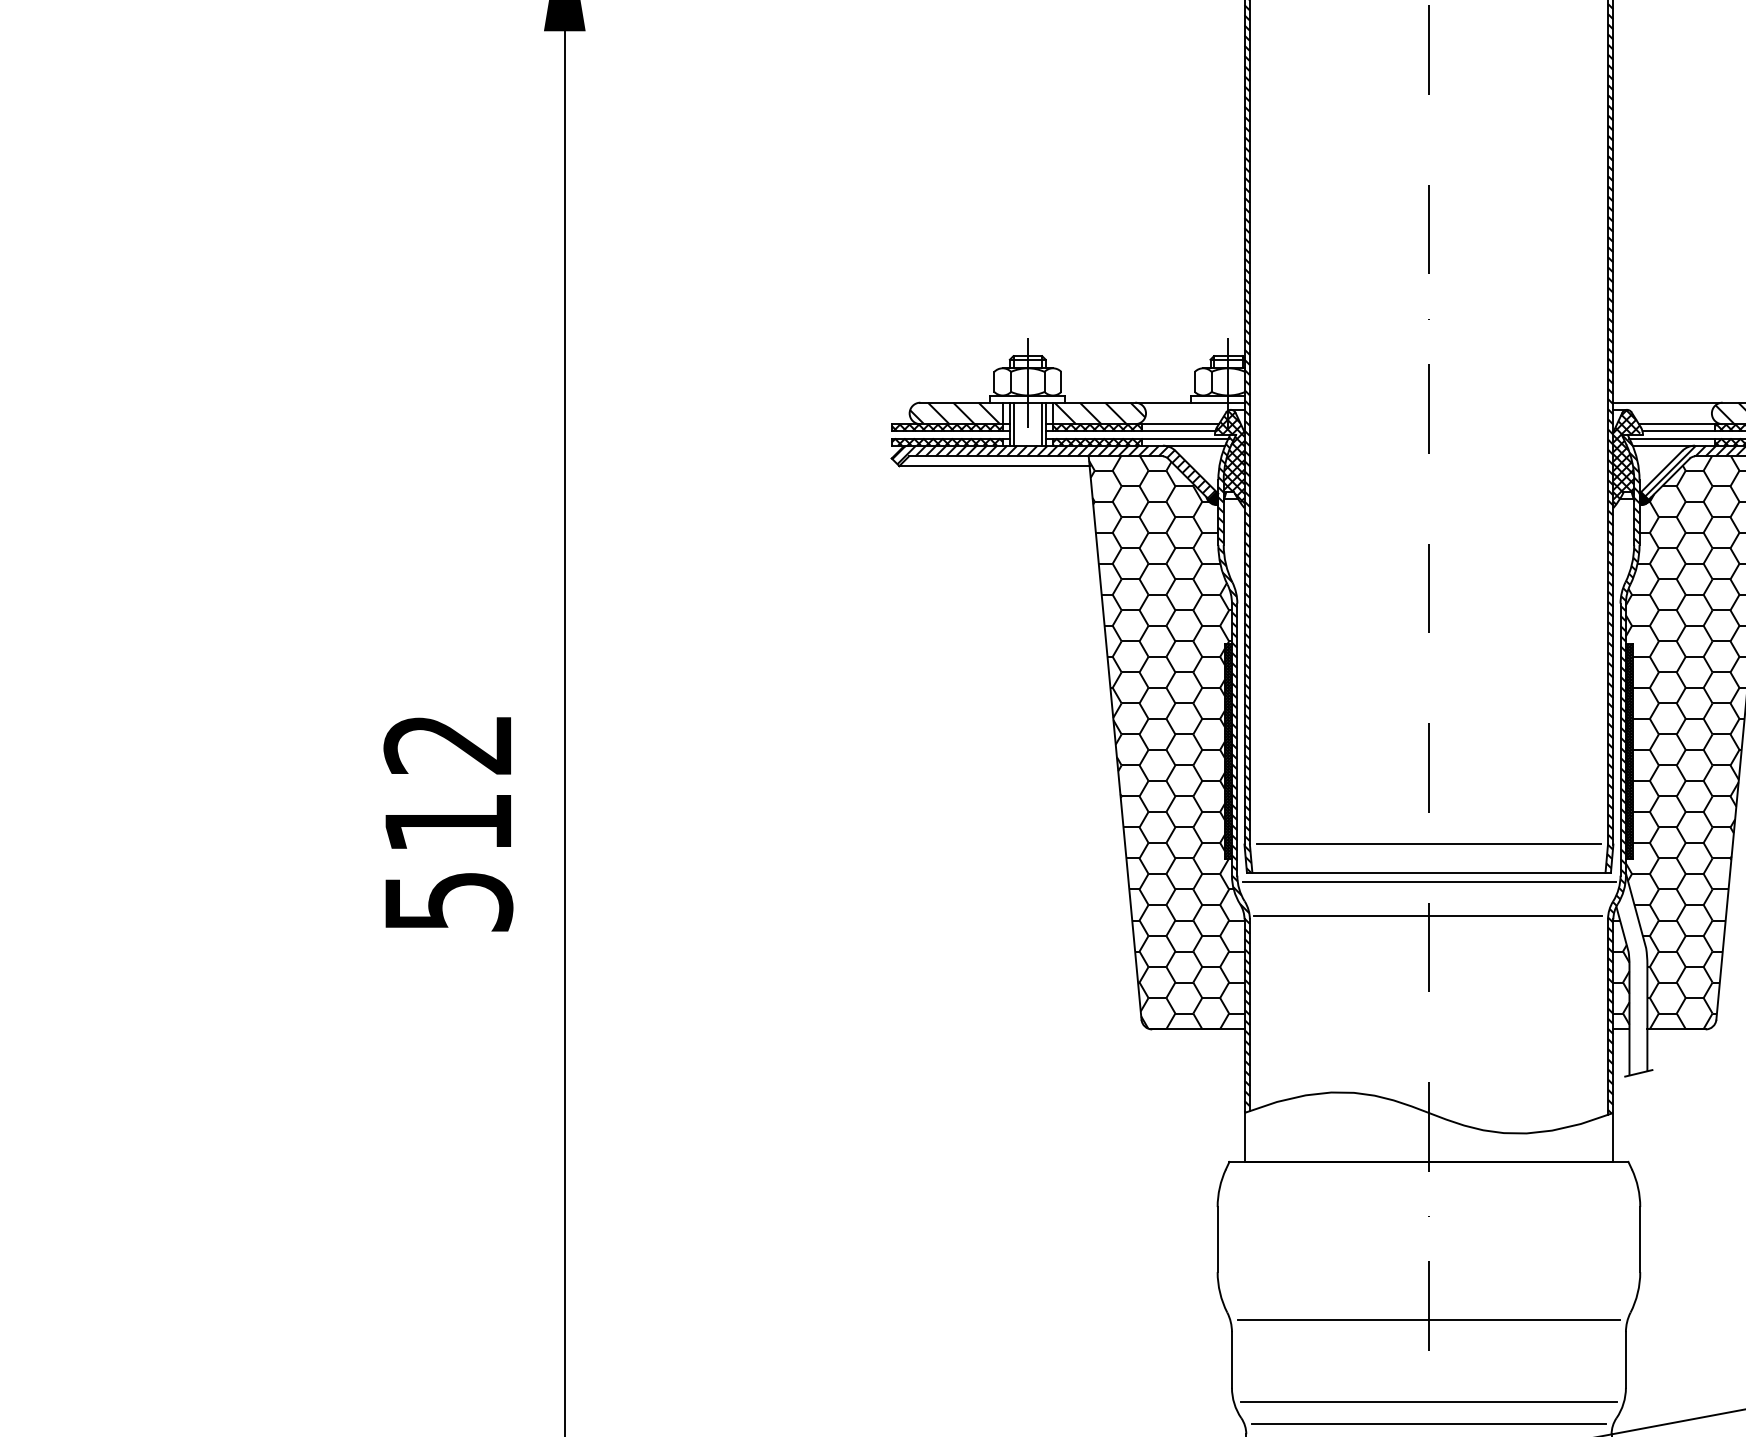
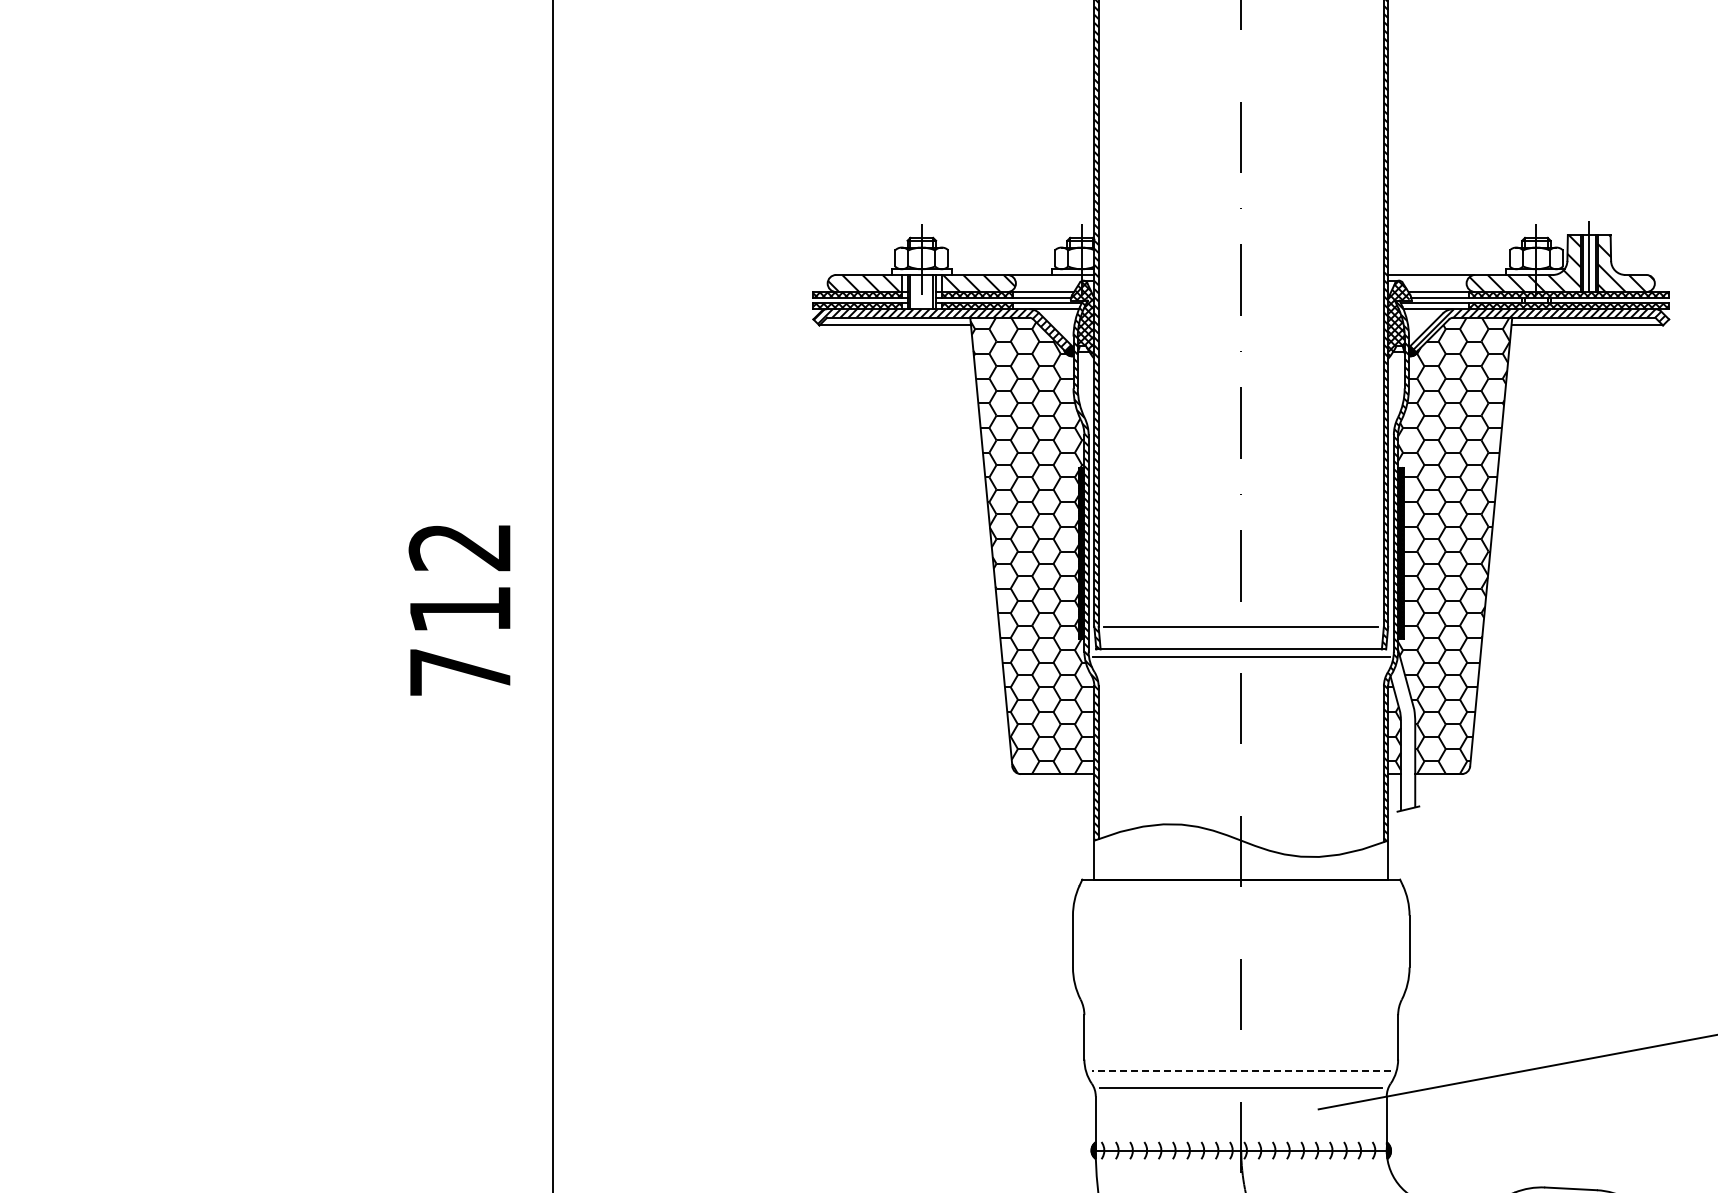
text: (449, 901) -> (461, 672), 512 -> 712
line: (1427, 915) -> (1240, 683), removed
line: (1427, 1319) -> (1240, 1005), removed
line: (1429, 1401) -> (1241, 1070), solid -> dashed

